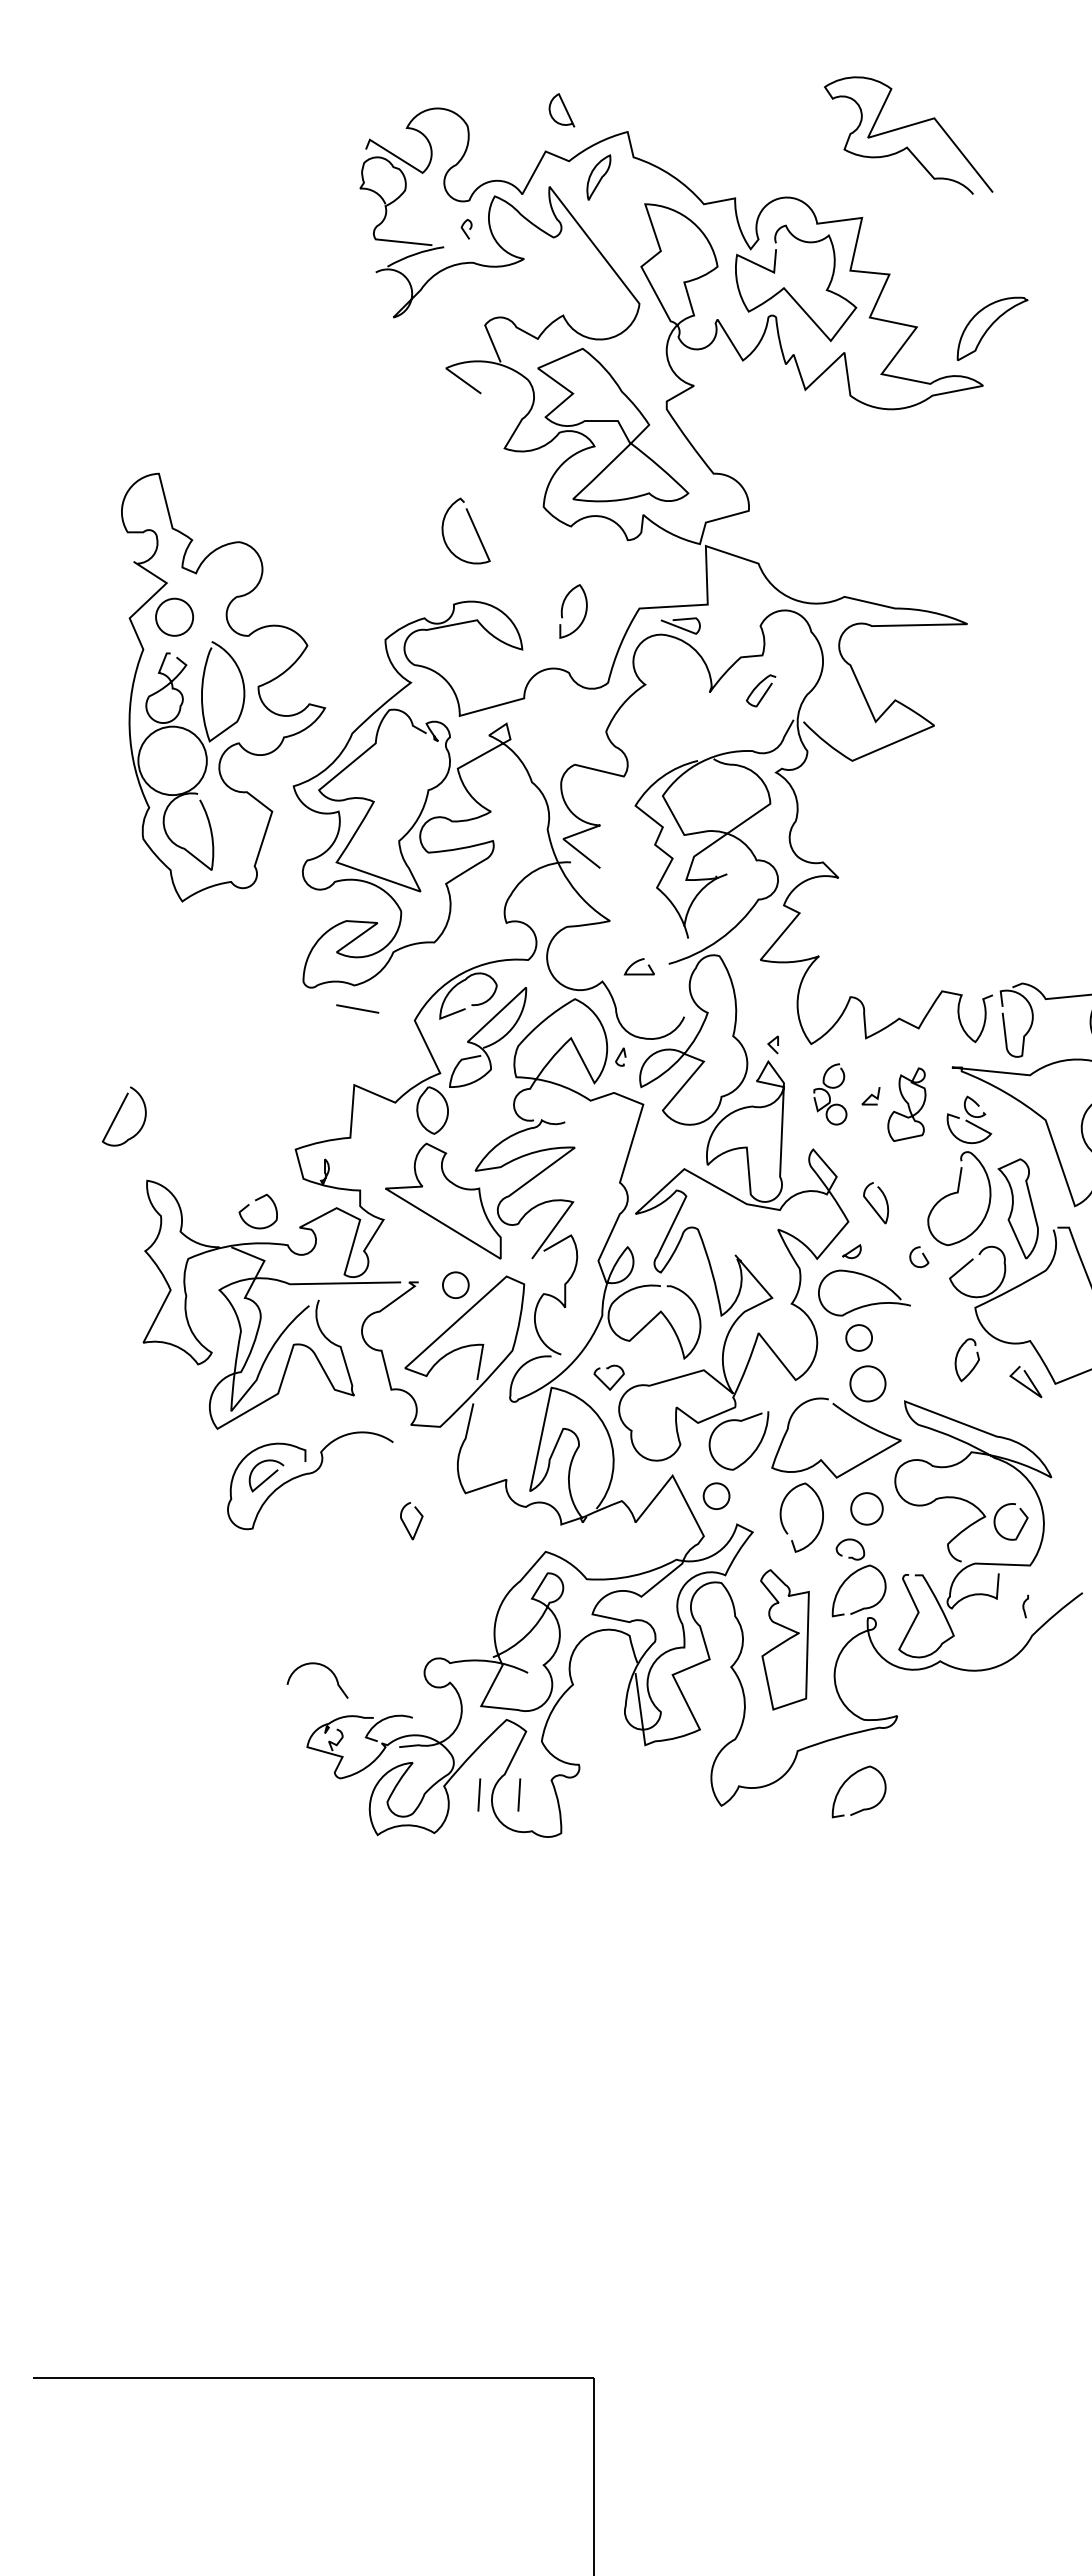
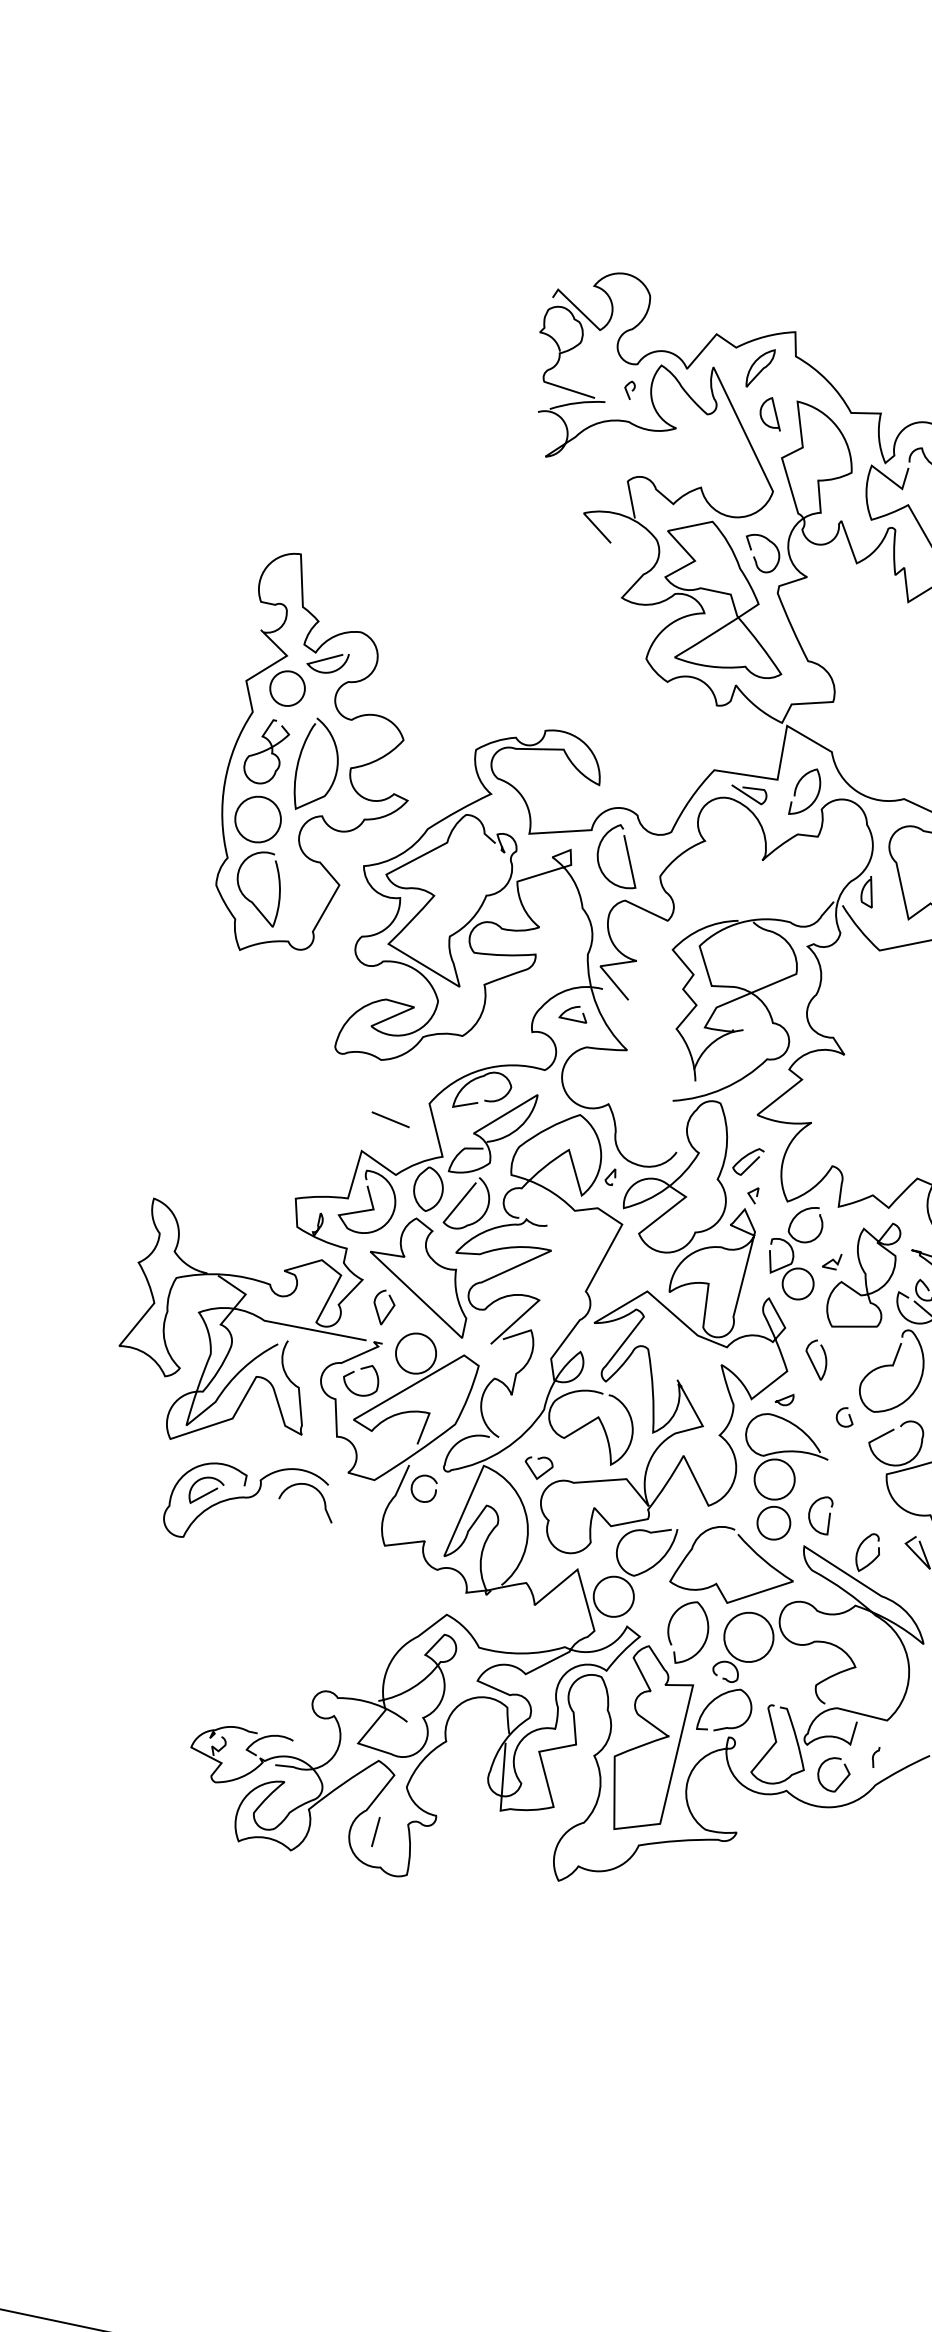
curve: (564, 108) -> (774, 412), moved
curve: (634, 375) -> (754, 556), added
curve: (473, 527) -> (627, 853), moved
curve: (209, 578) -> (326, 659), added
curve: (563, 607) -> (797, 786), moved
curve: (764, 692) -> (750, 1163), moved
curve: (829, 700) -> (870, 890), added
circle: (172, 760) -> (258, 819), size x0.71
curve: (637, 962) -> (573, 1008), moved
line: (357, 1008) -> (390, 1119), moved
part: (830, 1094) -> (795, 1251), size x1.67
part: (906, 1104) -> (862, 1275), size x1.67
curve: (119, 1112) -> (464, 1198), moved
curve: (374, 1135) -> (370, 1201), added
curve: (249, 1205) -> (354, 1372), moved
circle: (455, 1284) -> (415, 1352), size x1.67
circle: (858, 1337) -> (774, 1478), size x1.67
curve: (923, 1362) -> (828, 1514), added
curve: (973, 1366) -> (872, 1559), moved
curve: (483, 1418) -> (415, 1480), added
circle: (716, 1495) -> (613, 1596), size x1.67
circle: (866, 1508) -> (748, 1636), size x1.67
curve: (406, 1525) -> (378, 1310), moved
curve: (1020, 1528) -> (841, 1782), moved
part: (784, 1639) -> (648, 1740), size x1.43
curve: (324, 1667) -> (316, 1490), moved
curve: (849, 1779) -> (680, 1881), removed
line: (479, 1794) -> (339, 1823), removed

